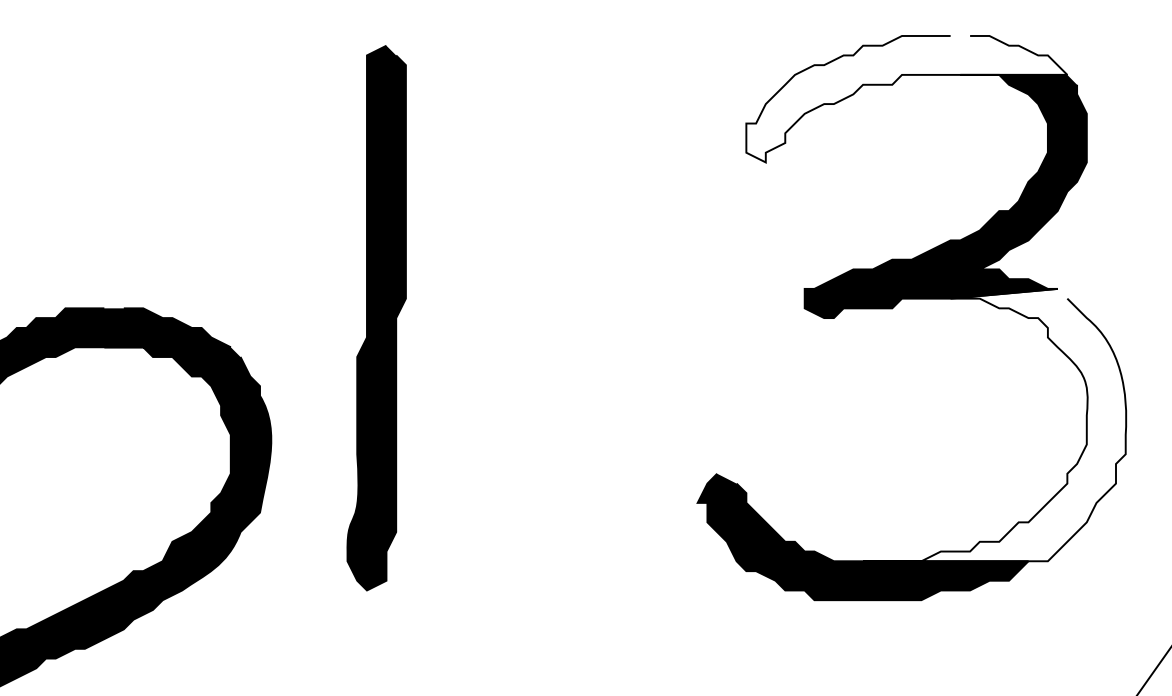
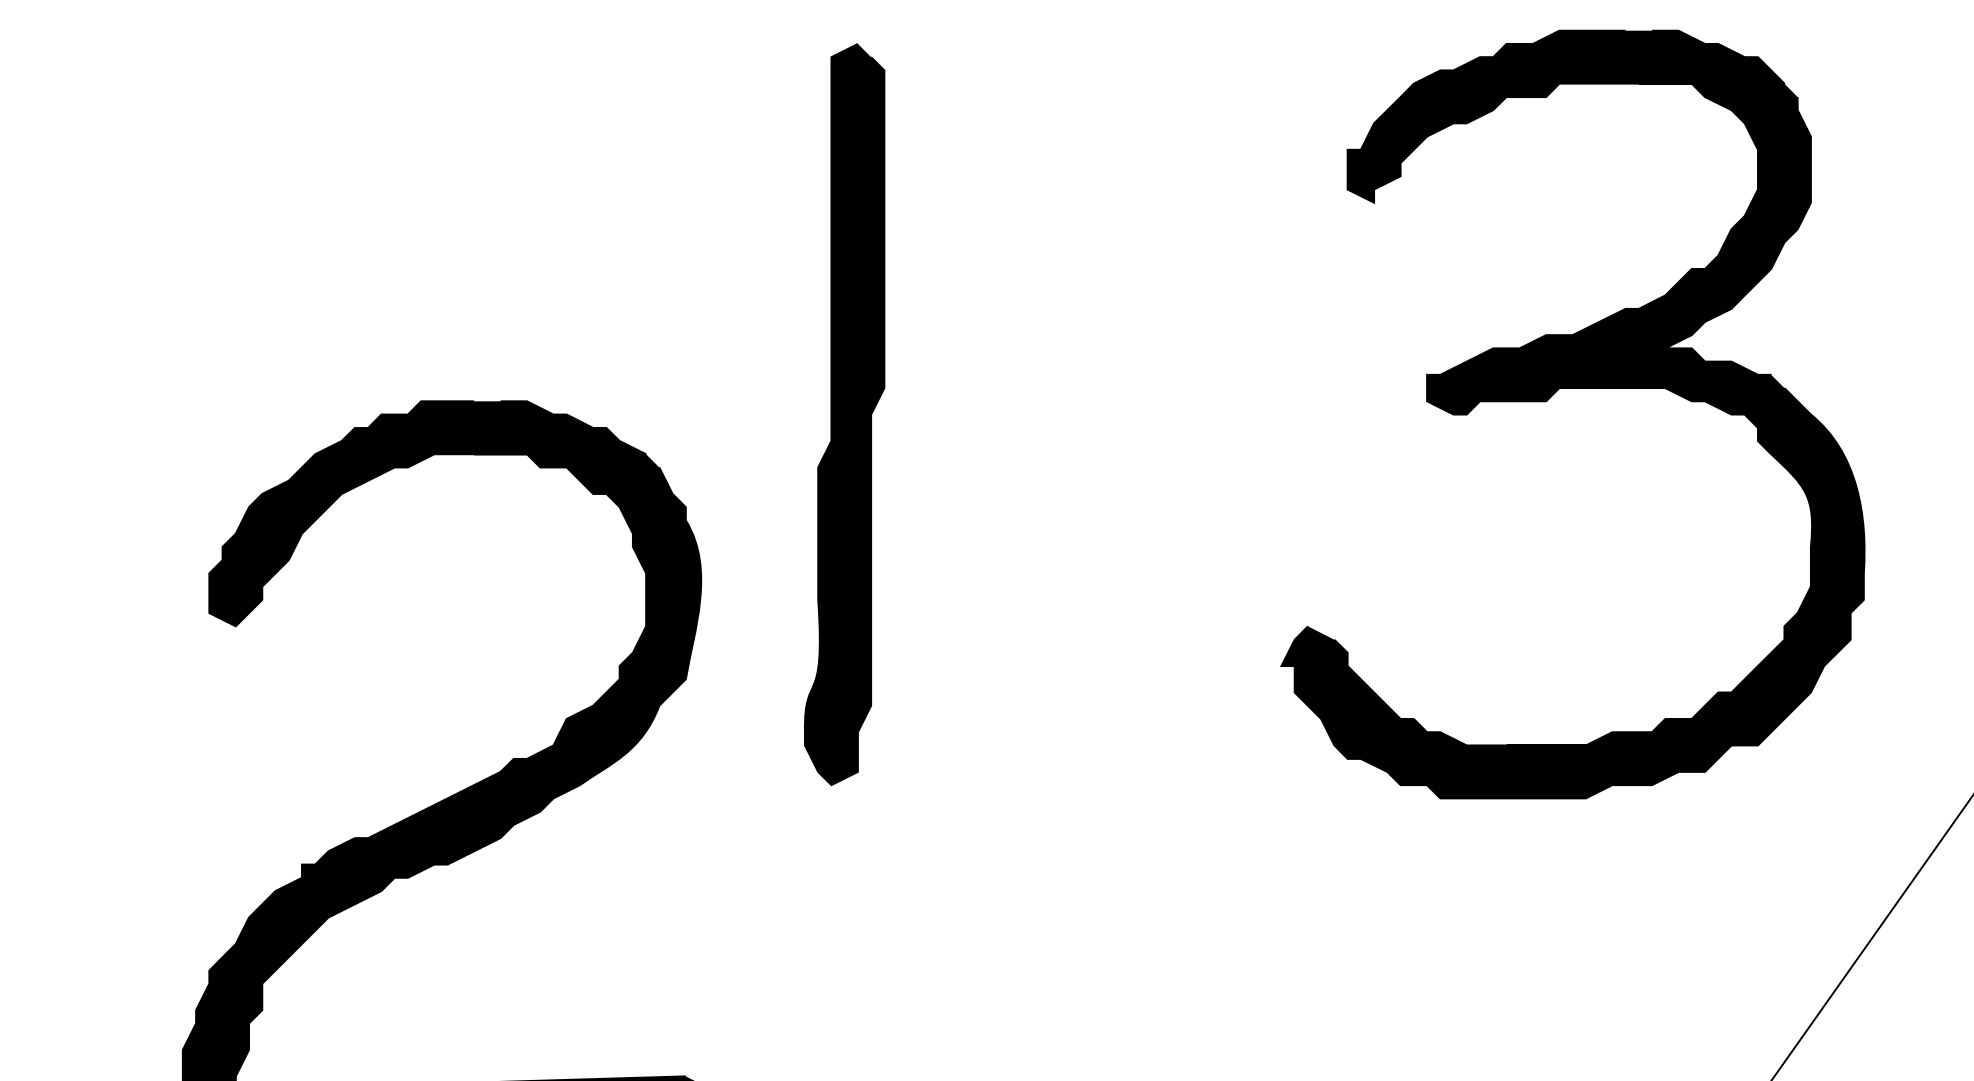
fill: (906, 99) -> (1565, 116), added
fill: (994, 424) -> (1685, 559), added

